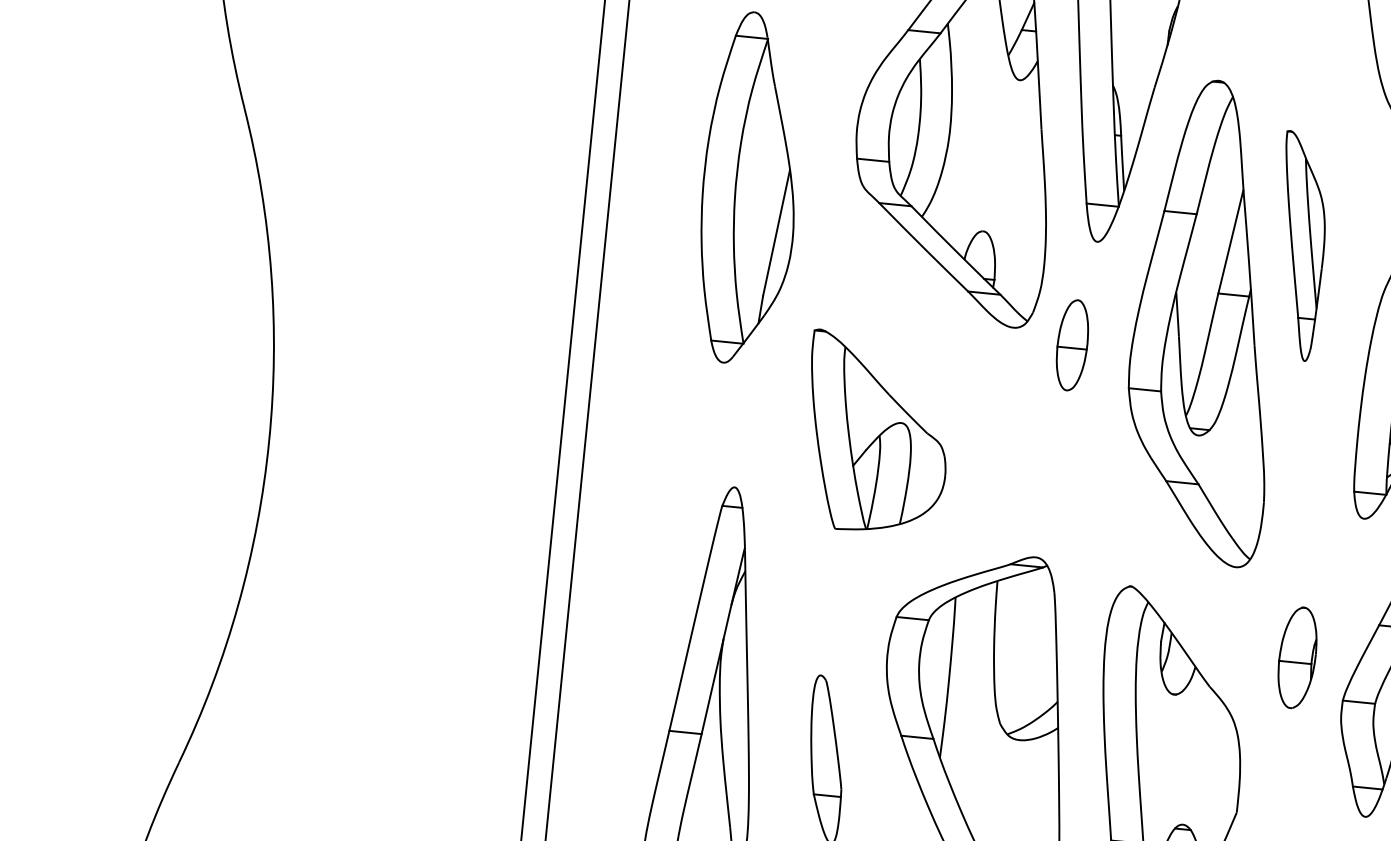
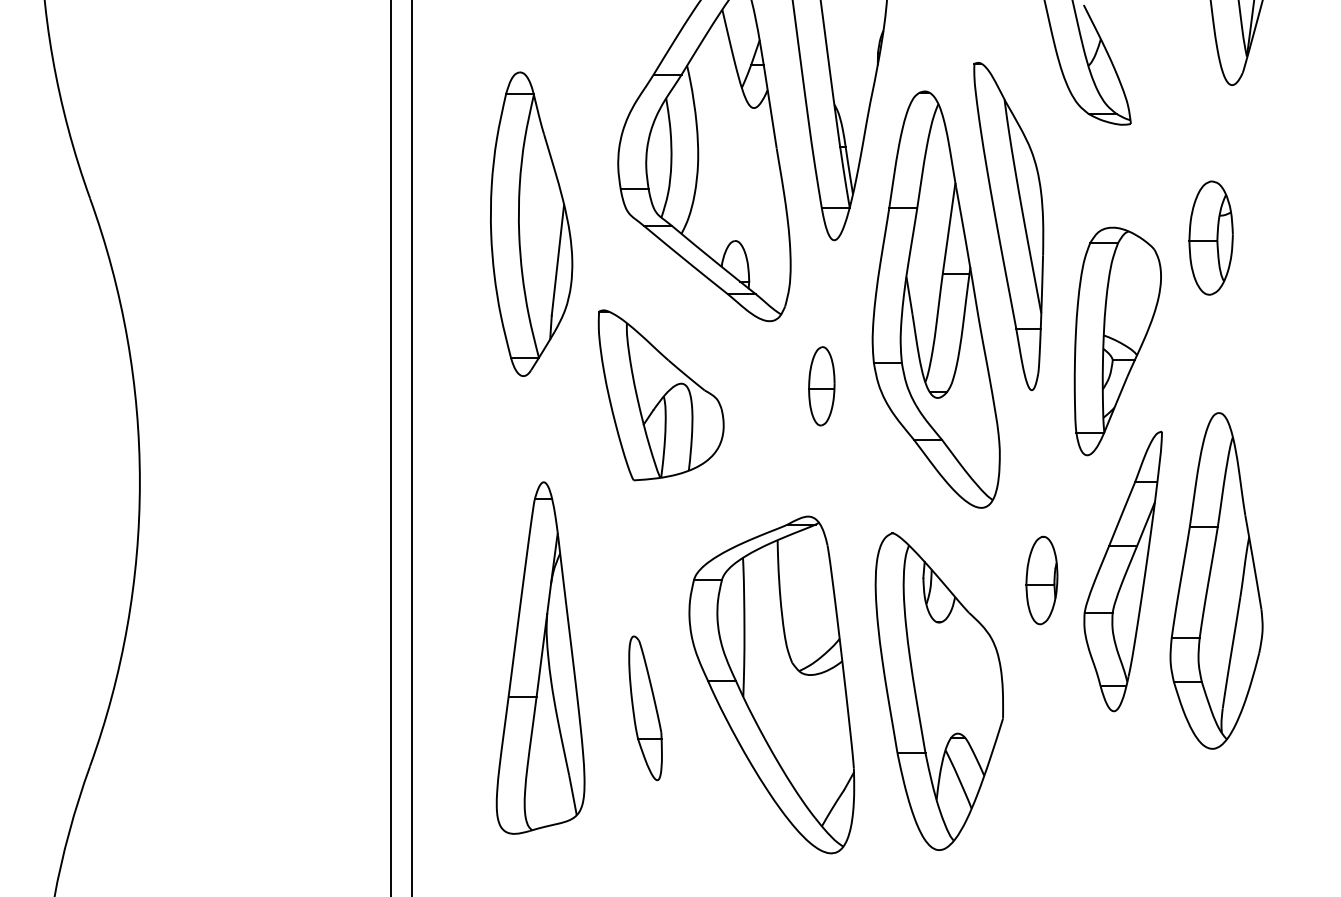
part: (1299, 246) -> (1008, 226), size x1.67
part: (1072, 345) -> (821, 386), moved
part: (875, 434) -> (660, 395), moved

